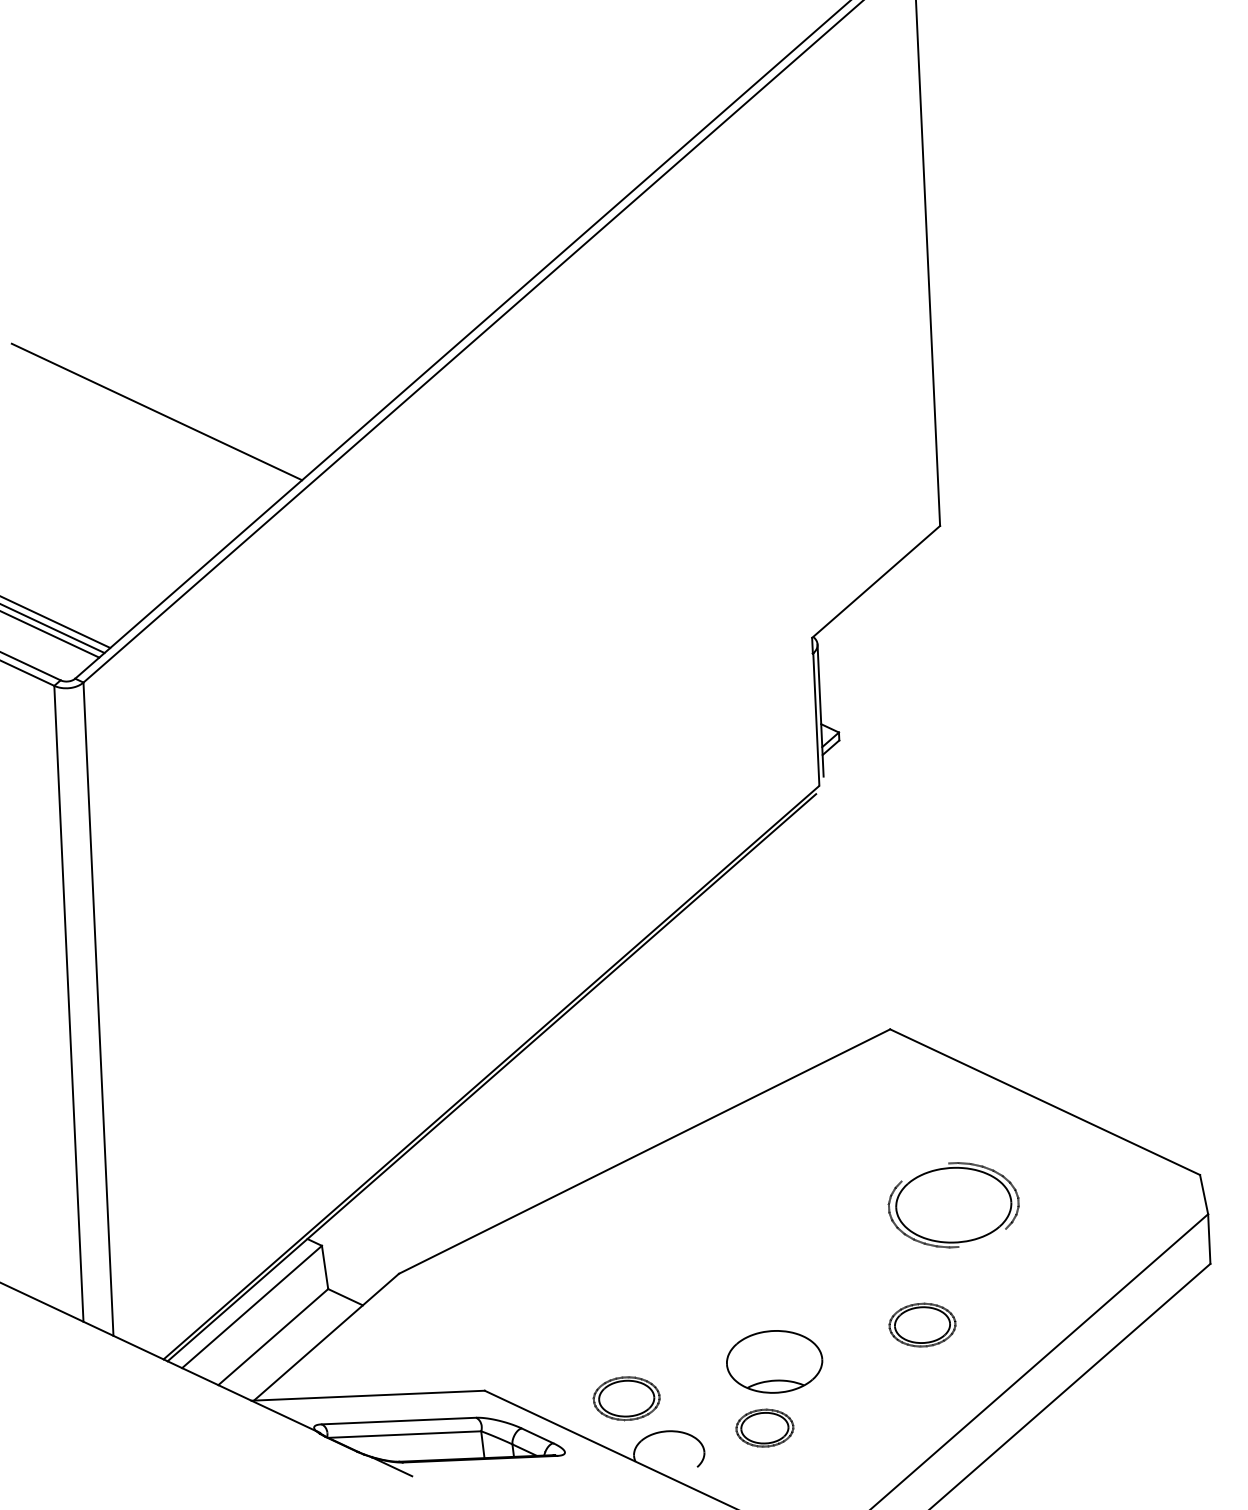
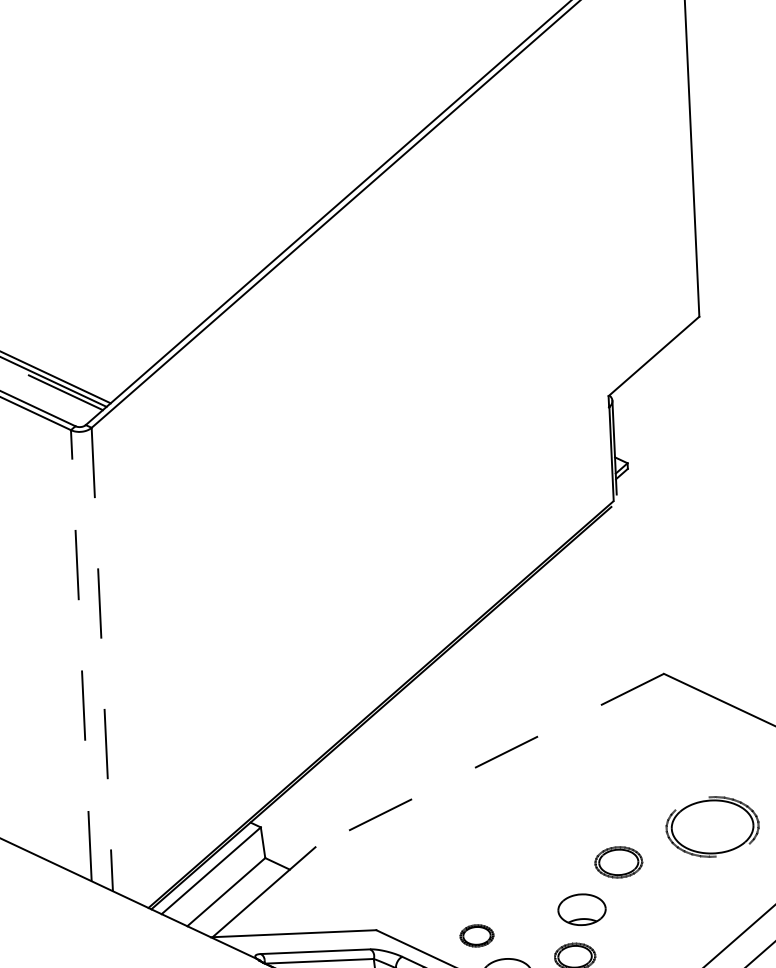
line: (156, 411) -> (143, 235), removed
line: (68, 1003) -> (81, 655), solid -> dashed
line: (98, 1009) -> (102, 659), solid -> dashed
line: (644, 1151) -> (489, 760), solid -> dashed
part: (953, 1205) -> (712, 827), moved
part: (922, 1324) -> (618, 861), moved
part: (774, 1361) -> (581, 909), size x0.7
part: (626, 1398) -> (476, 935), size x0.7

